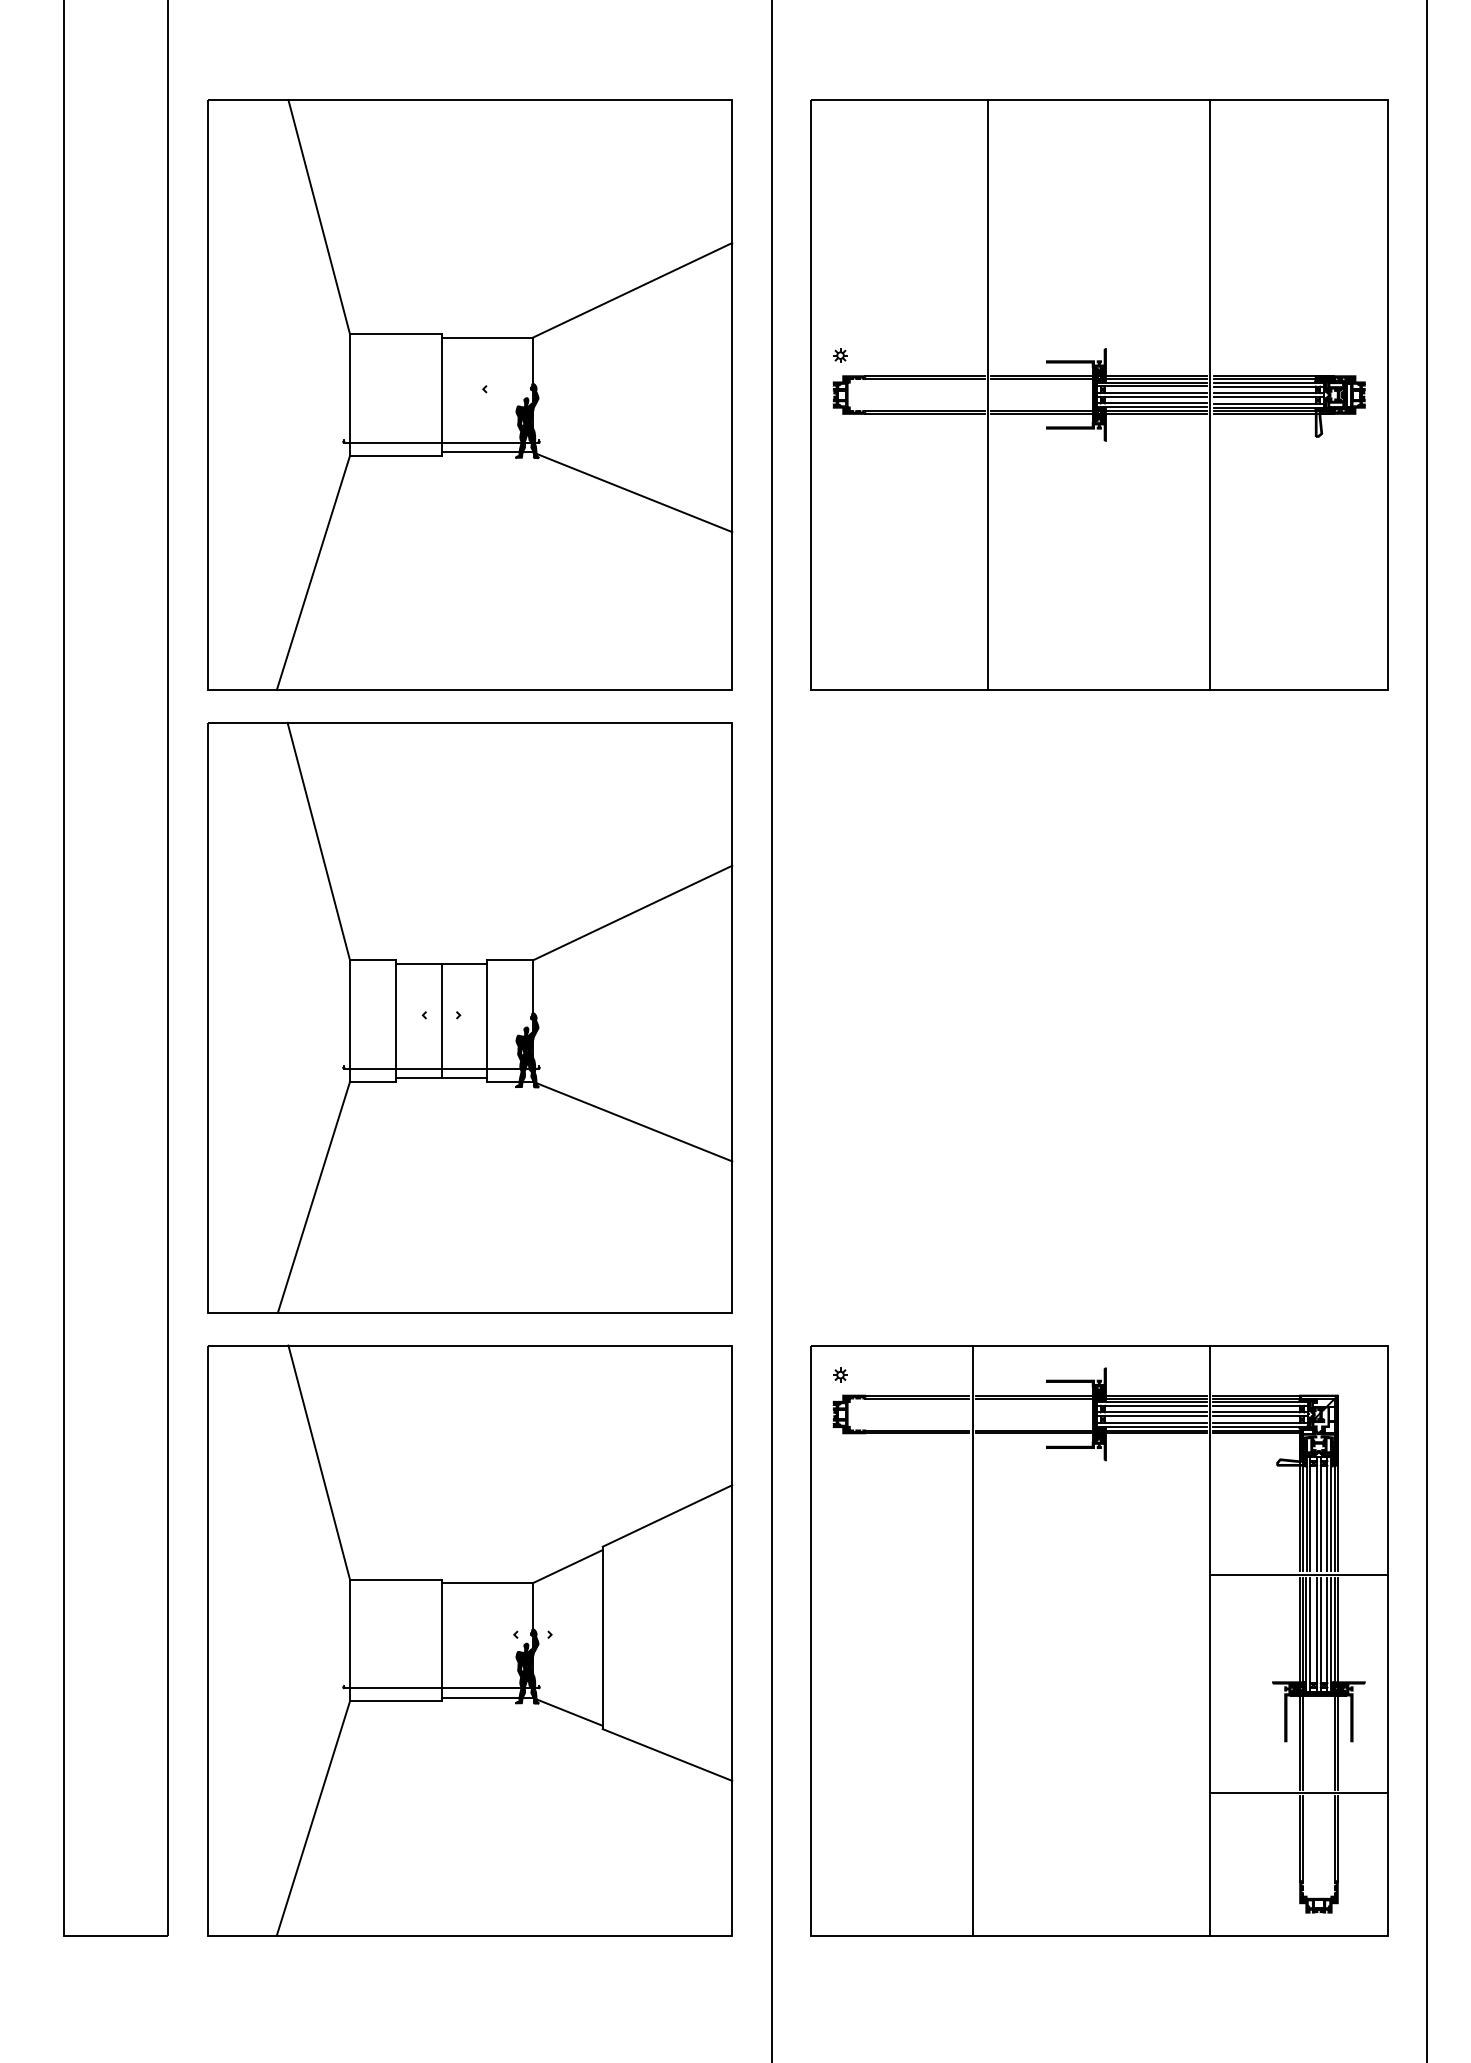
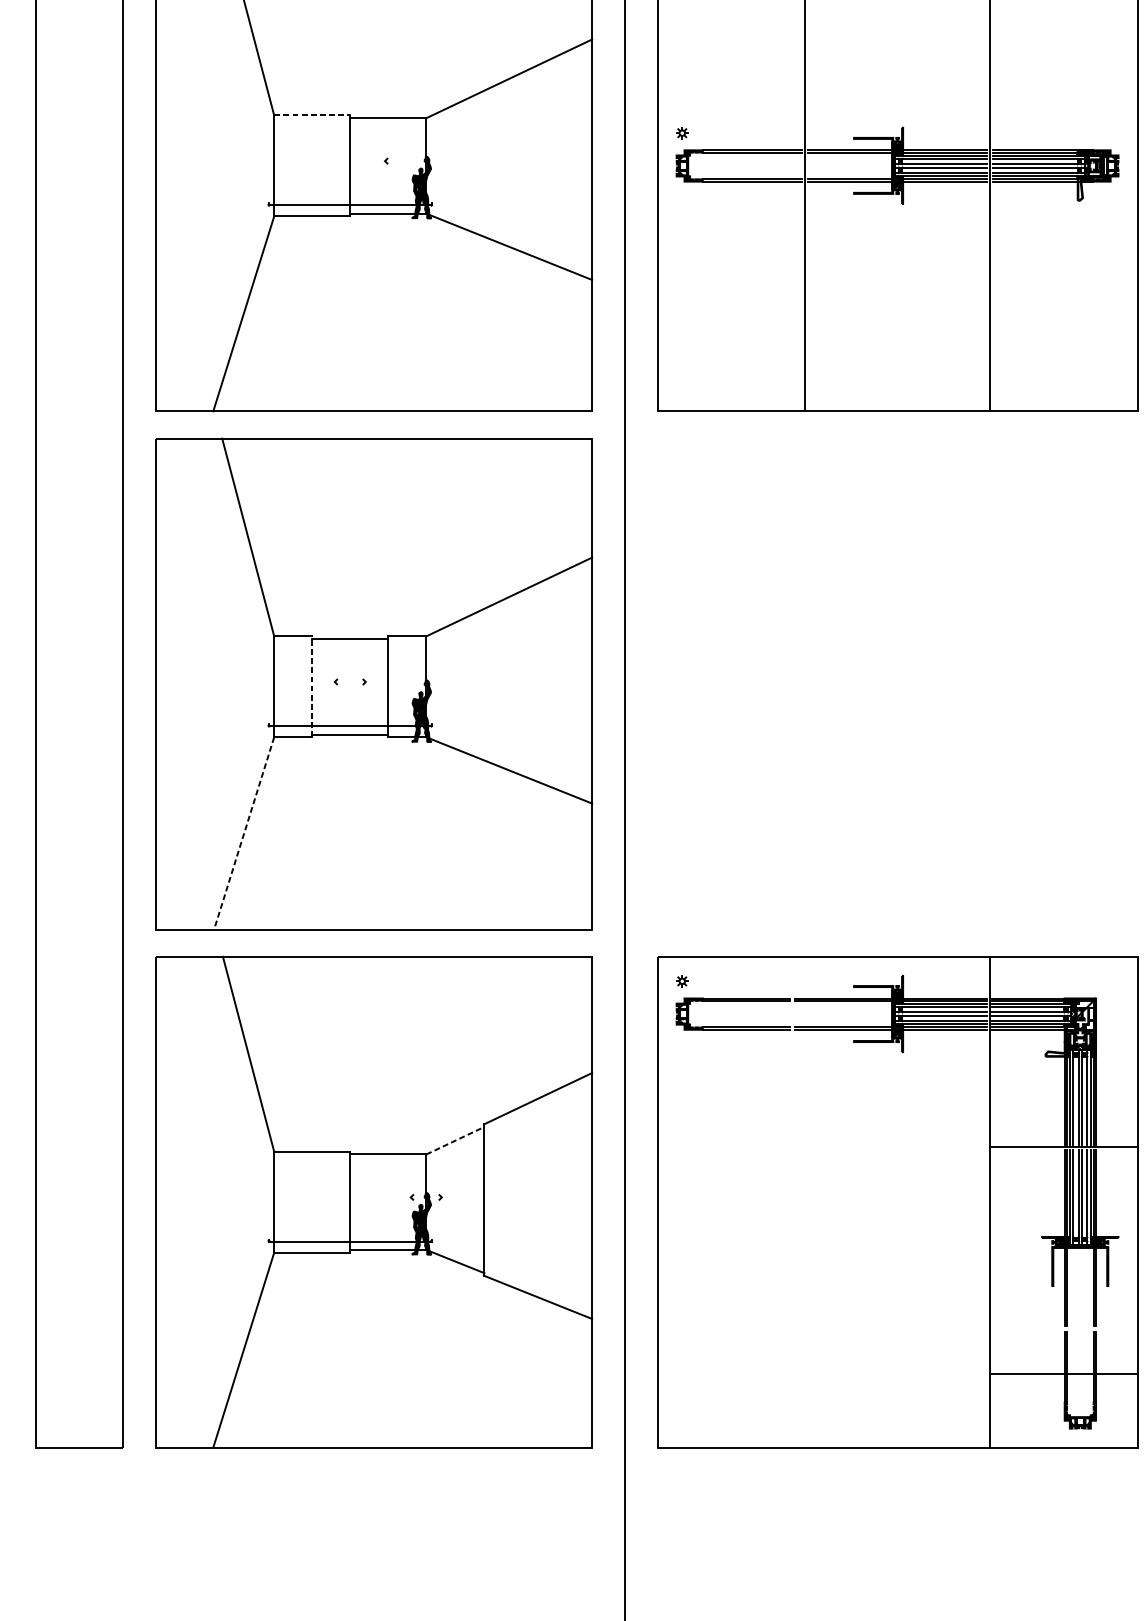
line: (395, 334) -> (312, 115), solid -> dashed
line: (441, 1020) -> (350, 686), removed
line: (395, 1021) -> (312, 687), solid -> dashed
line: (313, 1197) -> (243, 833), solid -> dashed
line: (567, 1566) -> (455, 1140), solid -> dashed
line: (972, 1640) -> (792, 1202), removed
line: (1298, 1792) -> (1063, 1373), moved

